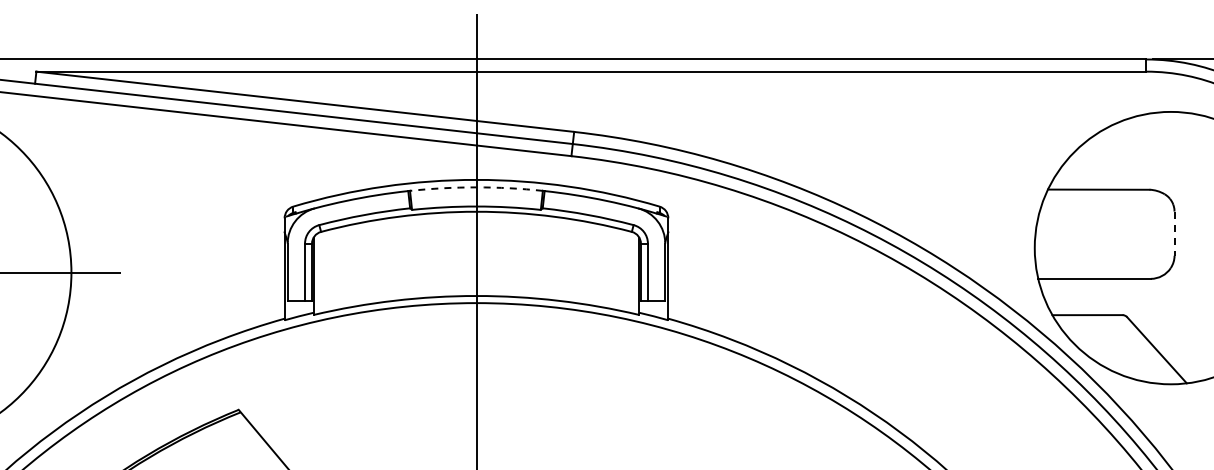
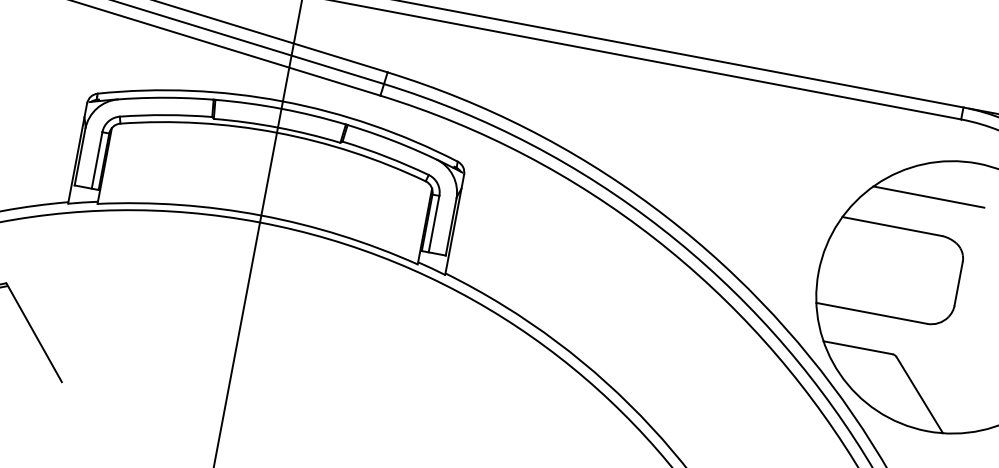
line: (1128, 153) -> (928, 196), added
arc: (476, 187) -> (281, 108), dashed -> solid
line: (1174, 234) -> (958, 284), dashed -> solid

